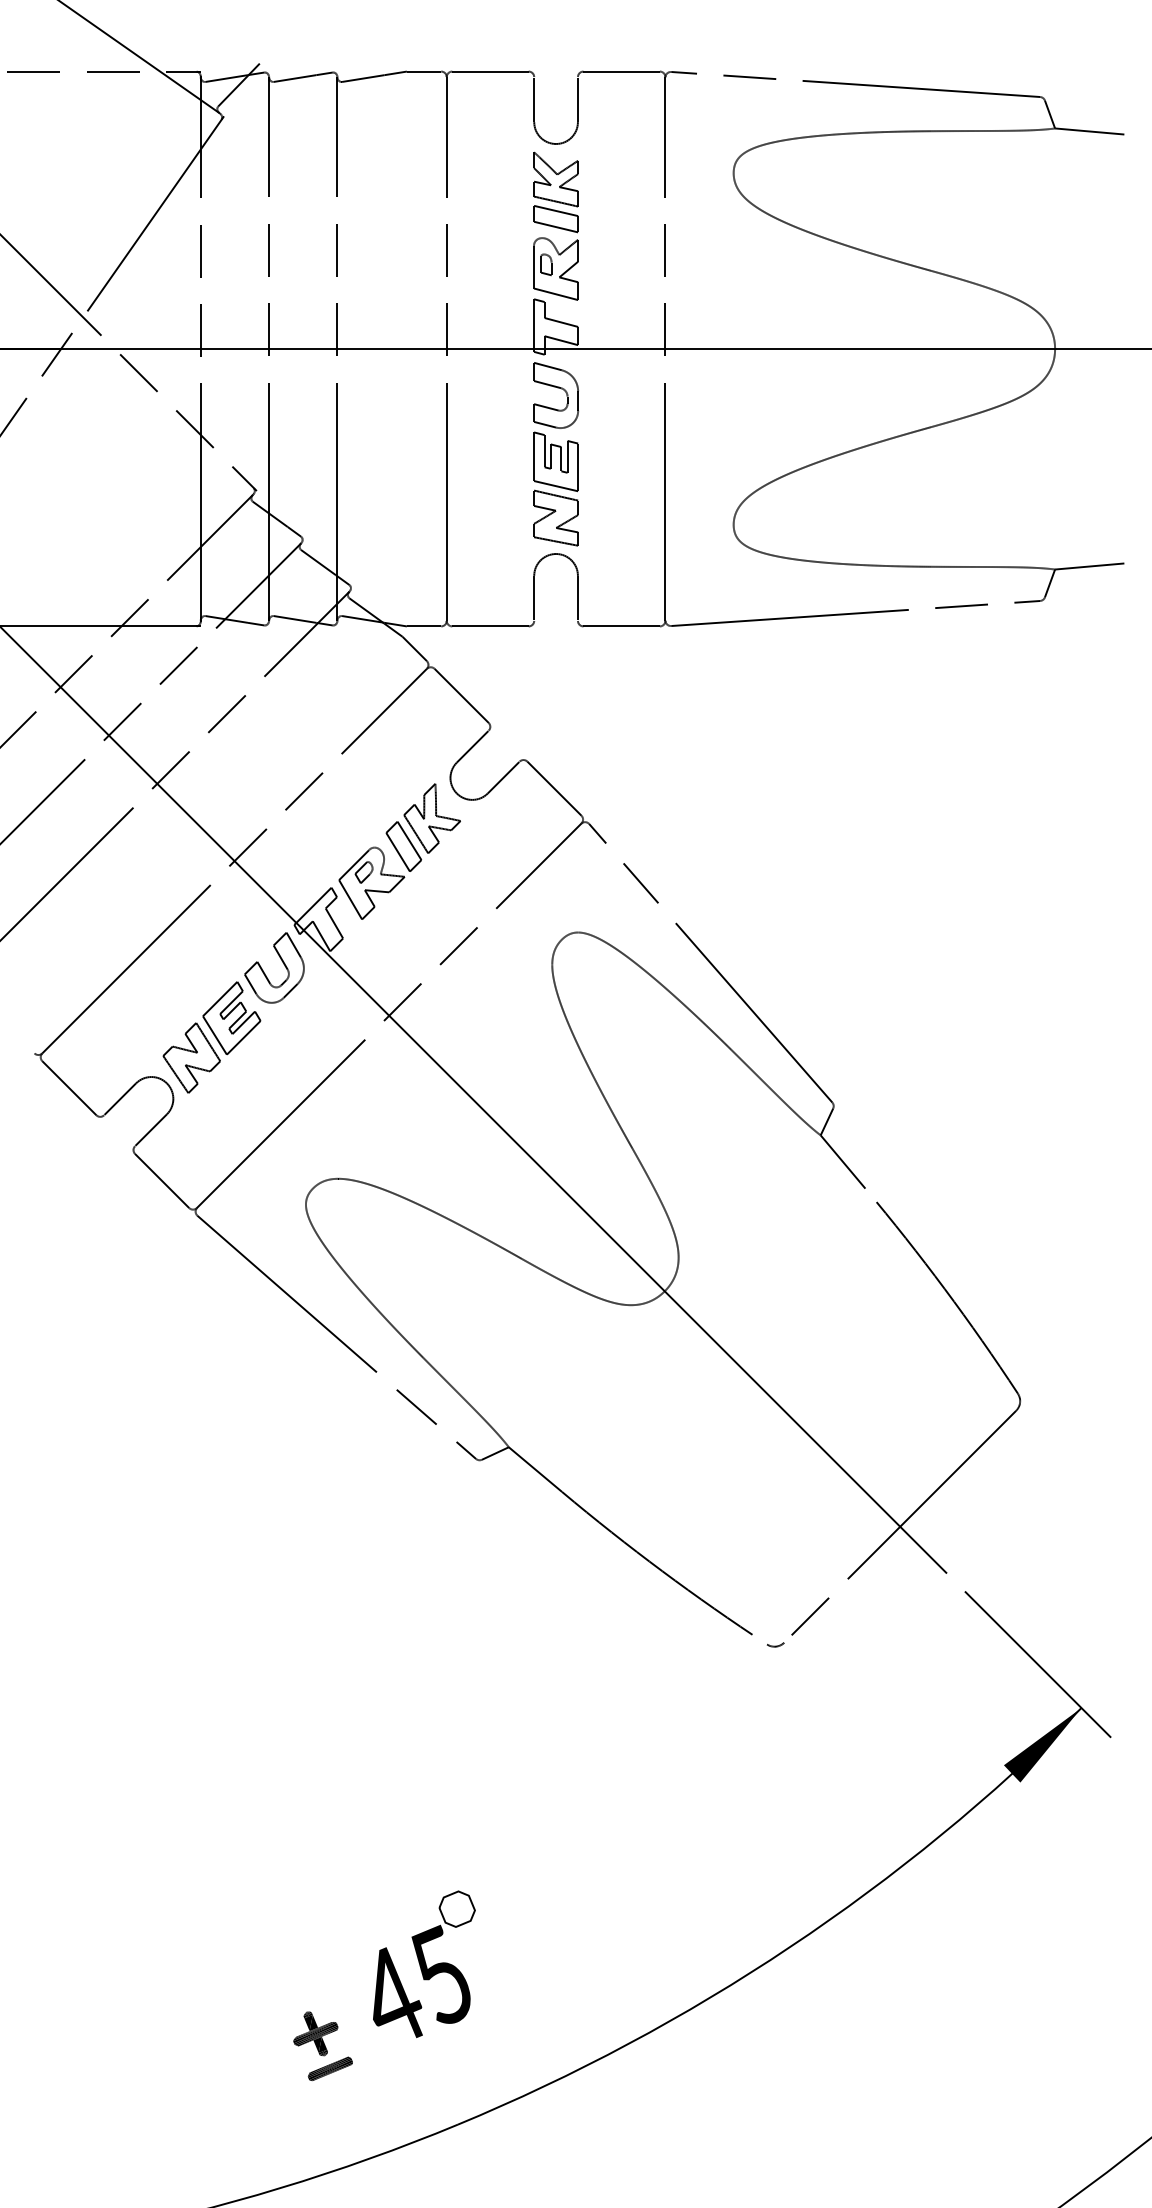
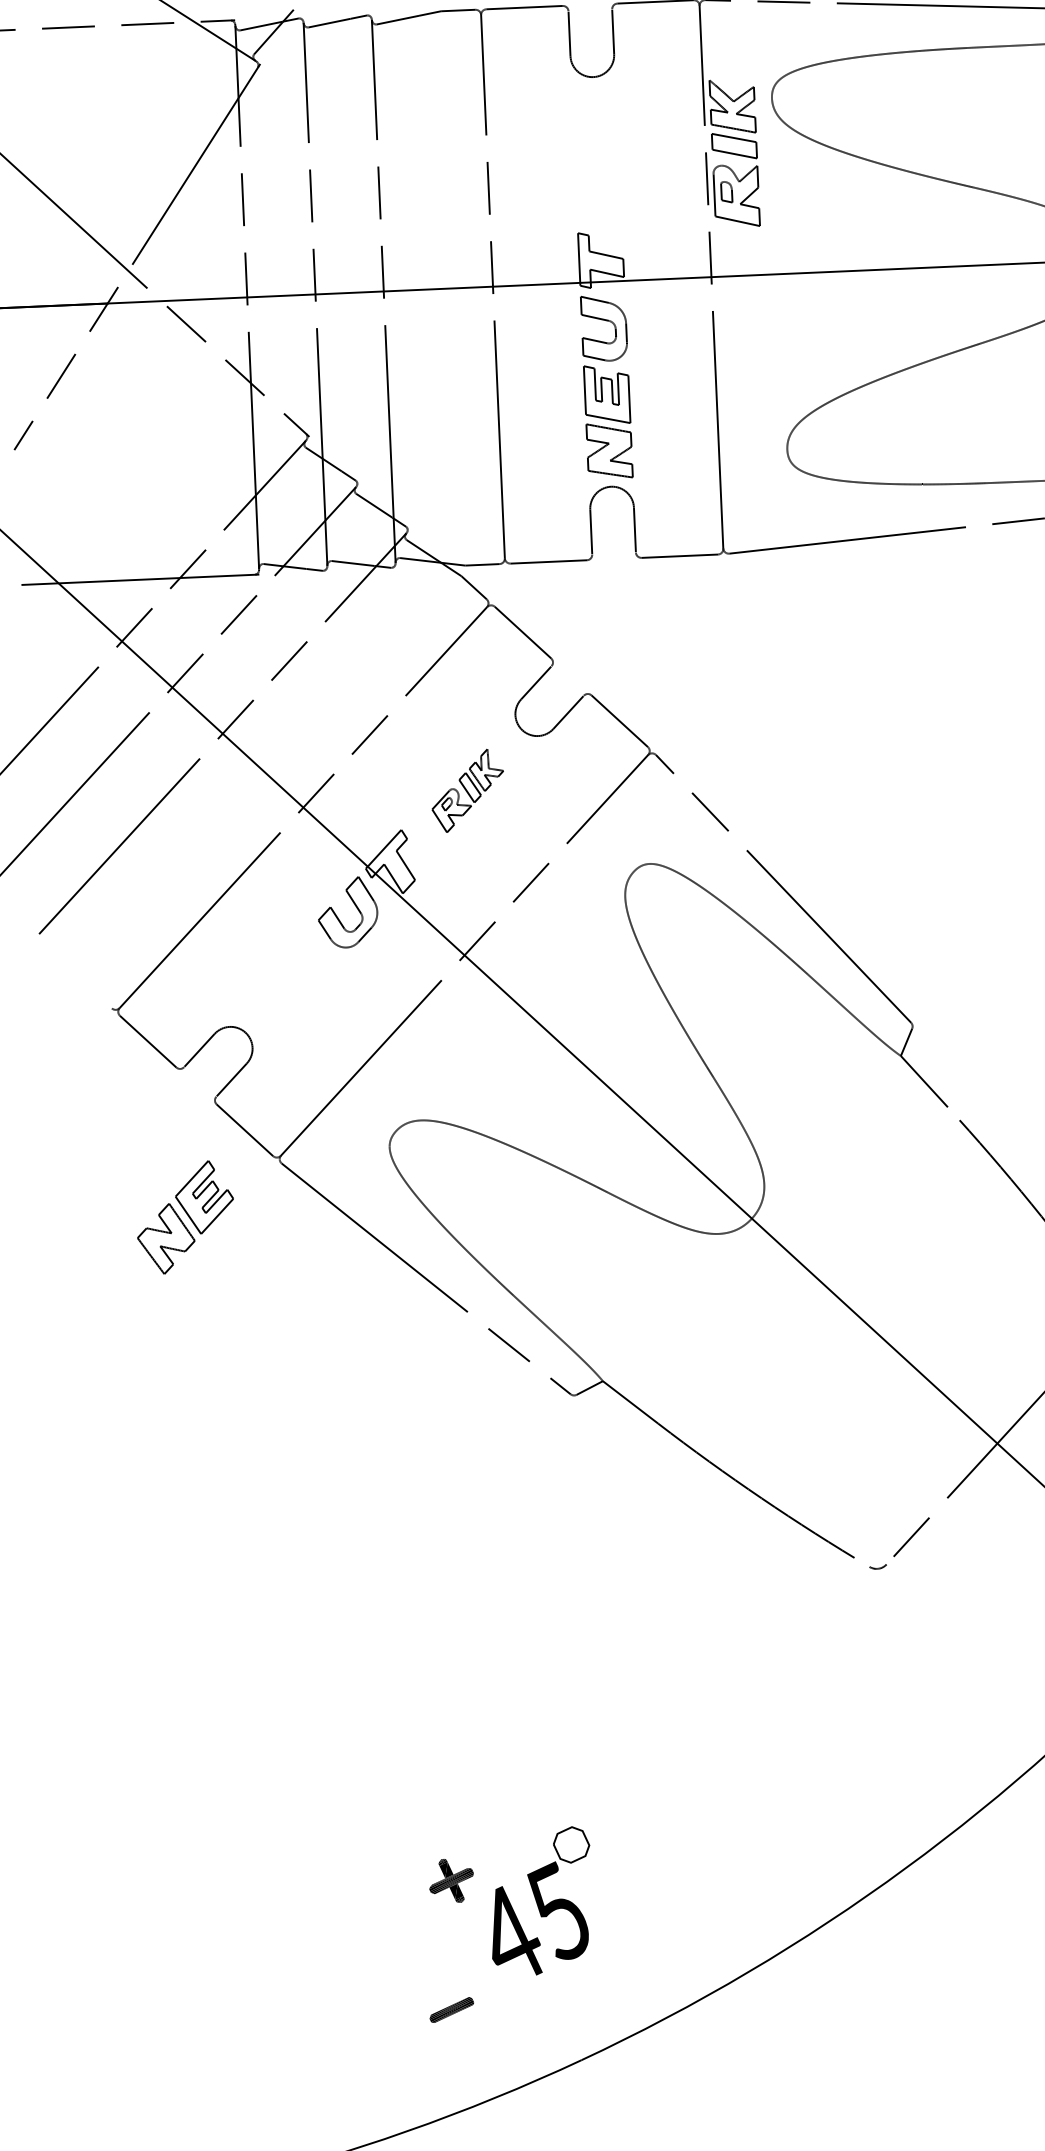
part: (555, 225) -> (734, 152), moved
part: (399, 851) -> (467, 790), size x0.6
part: (211, 1037) -> (185, 1217), moved
part: (315, 2033) -> (451, 1880), moved

